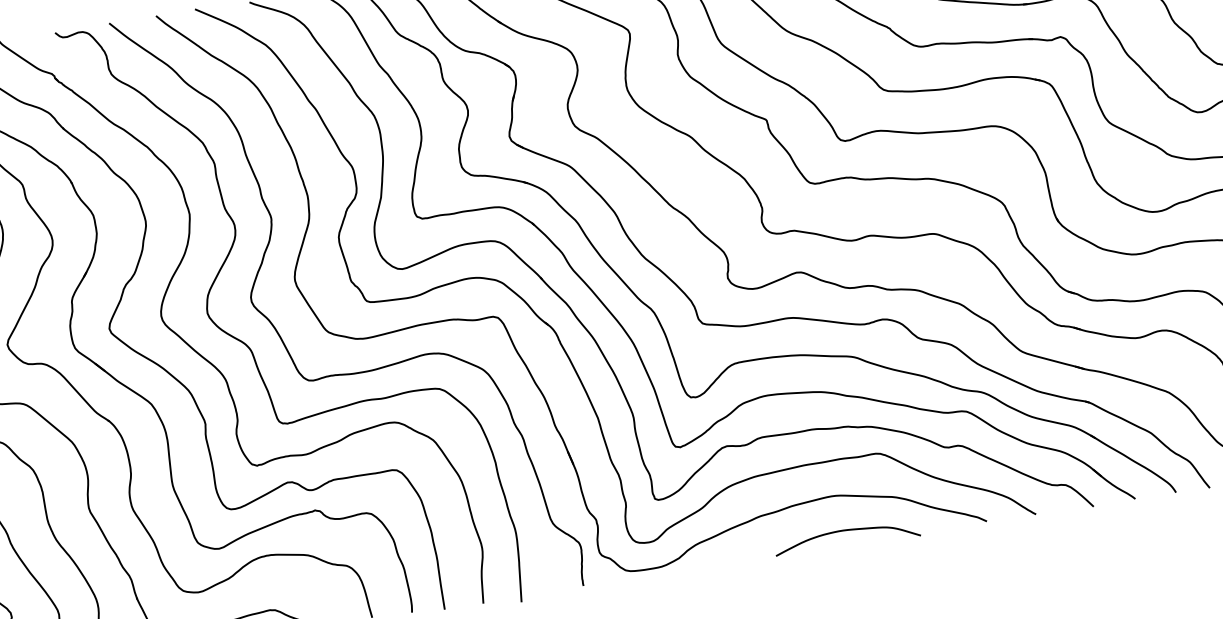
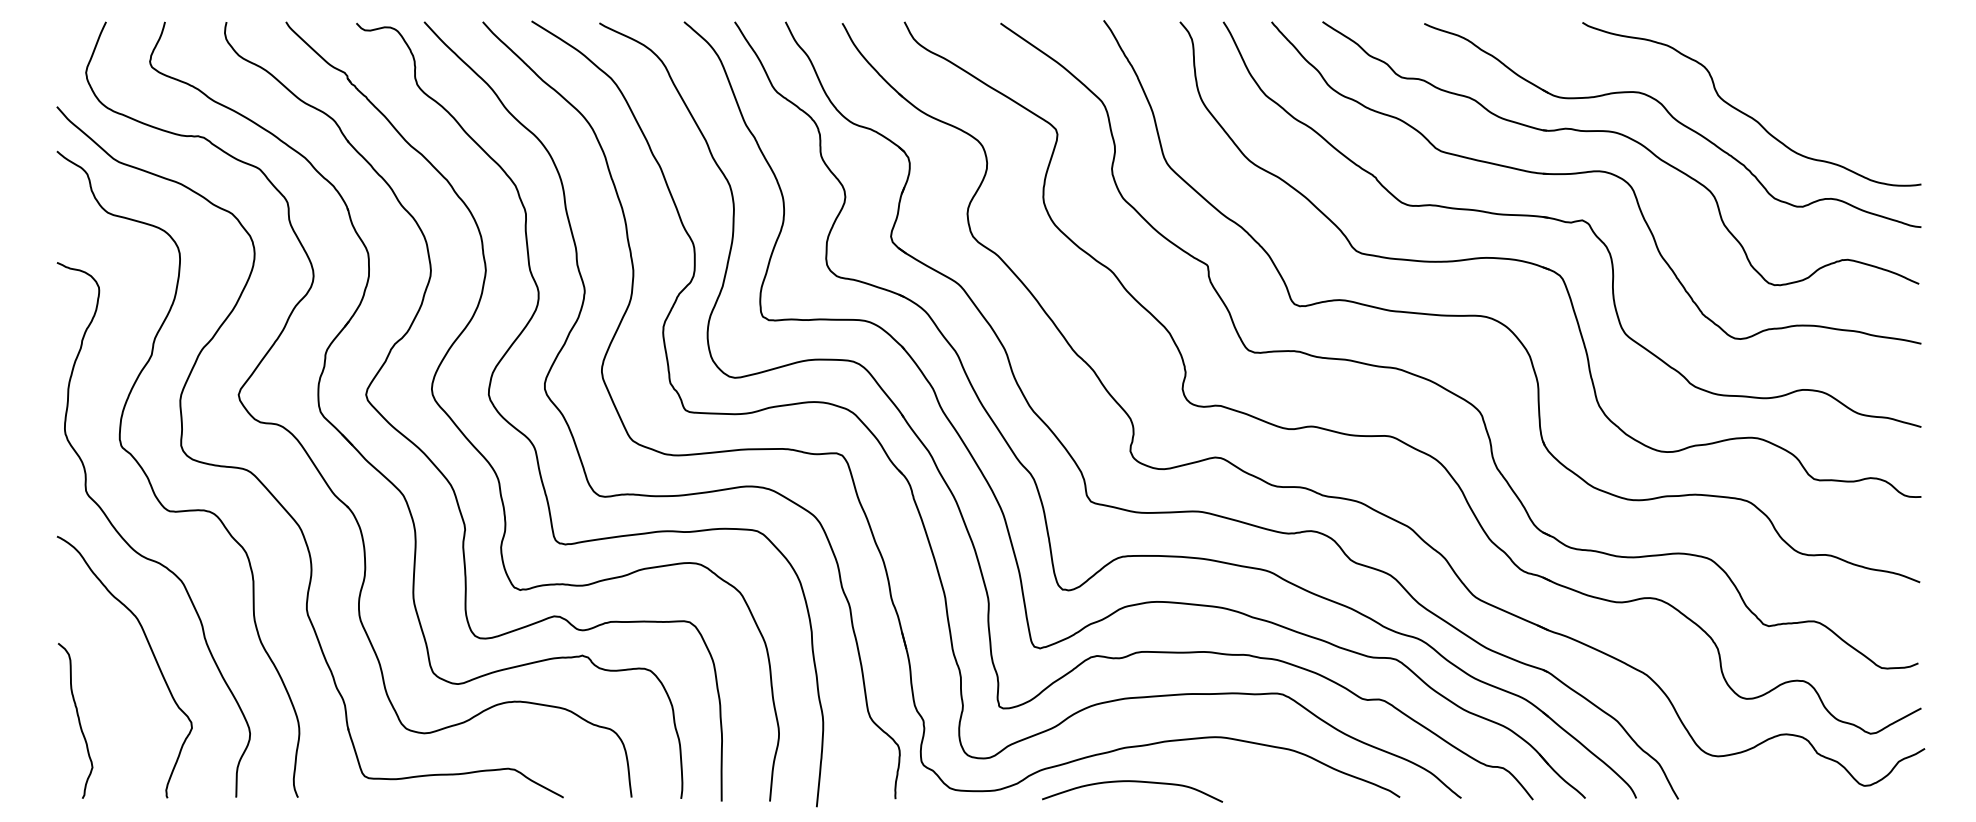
curve: (846, 531) -> (1132, 782), moved

